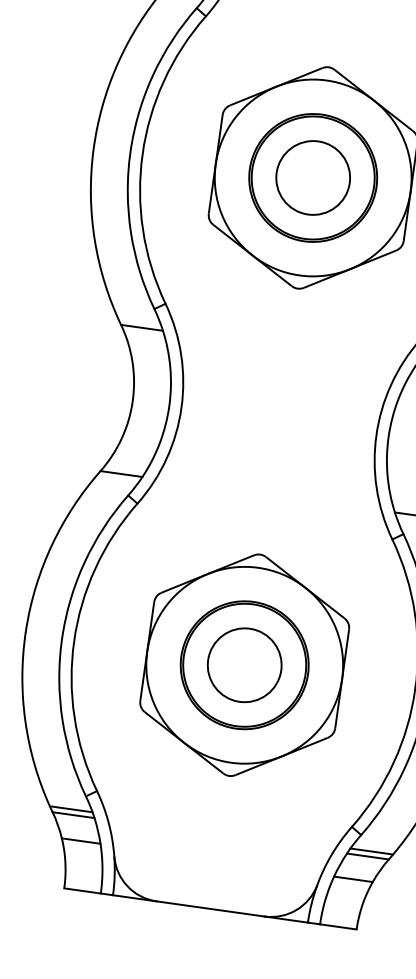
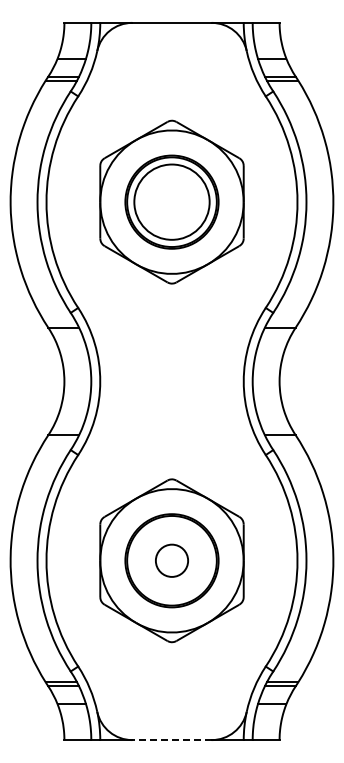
circle: (312, 178) -> (171, 202), size x1.4
circle: (244, 664) -> (171, 560), size x0.6
line: (211, 909) -> (172, 740), solid -> dashed

